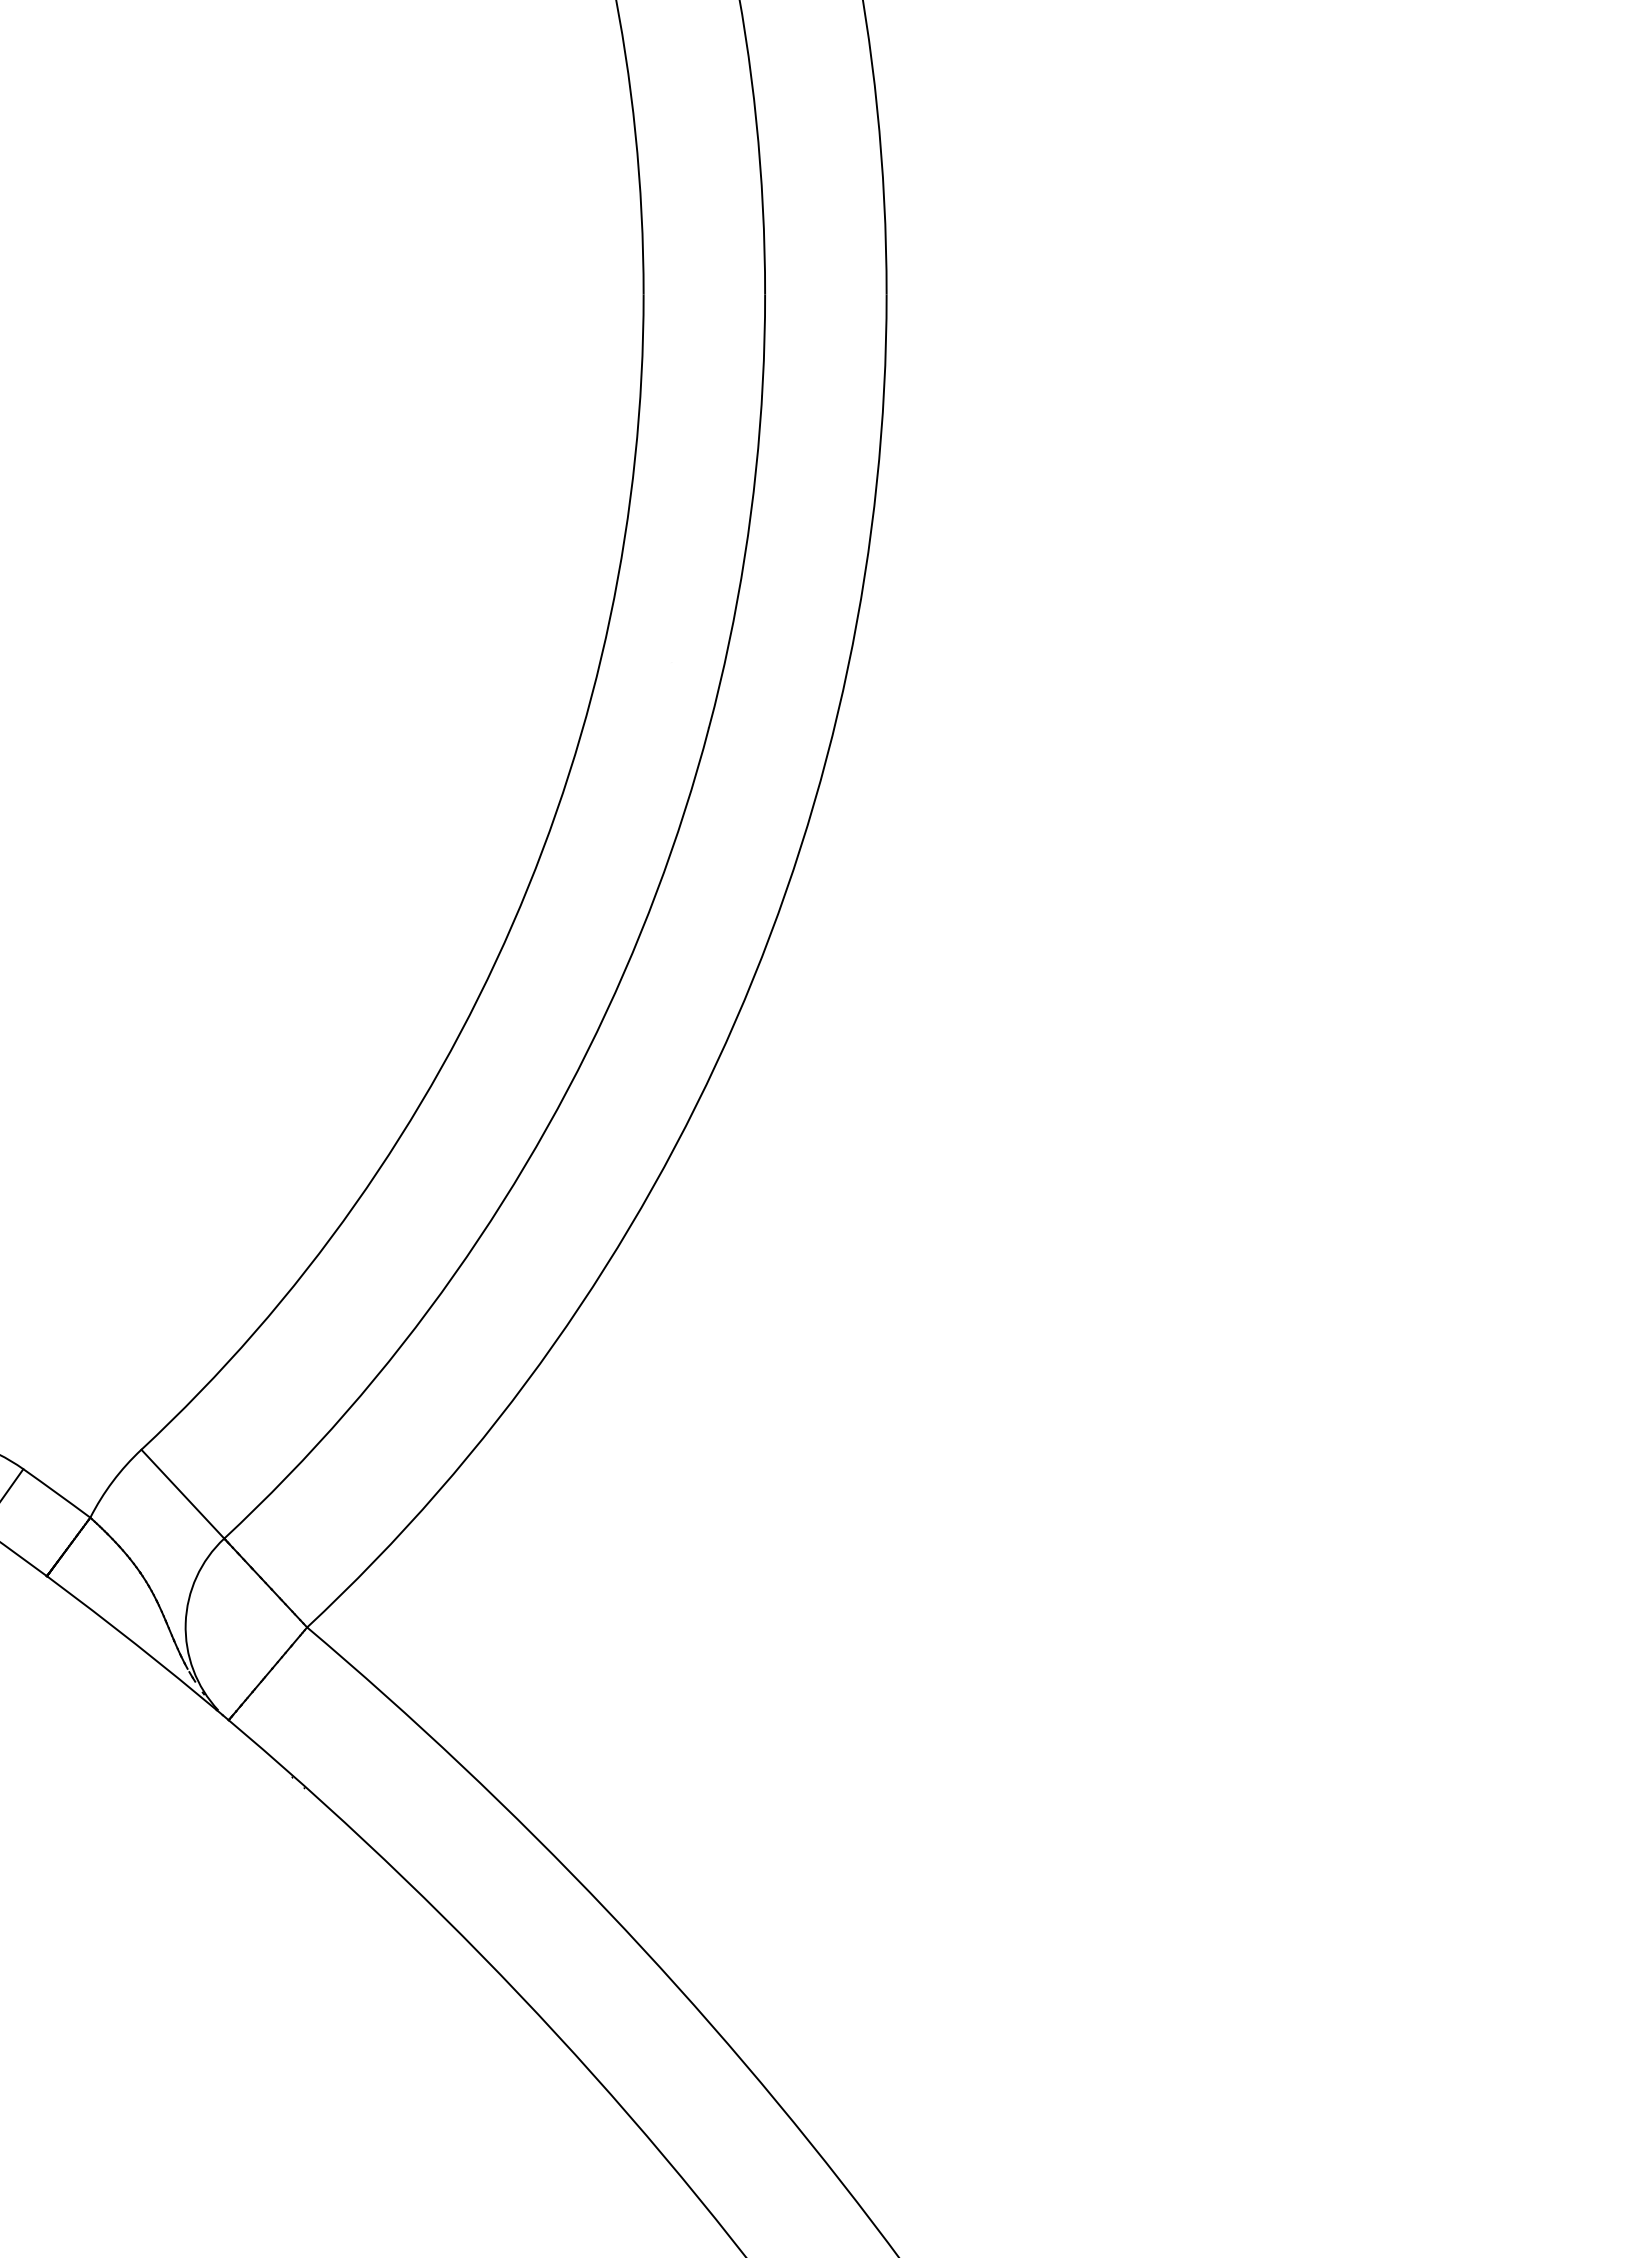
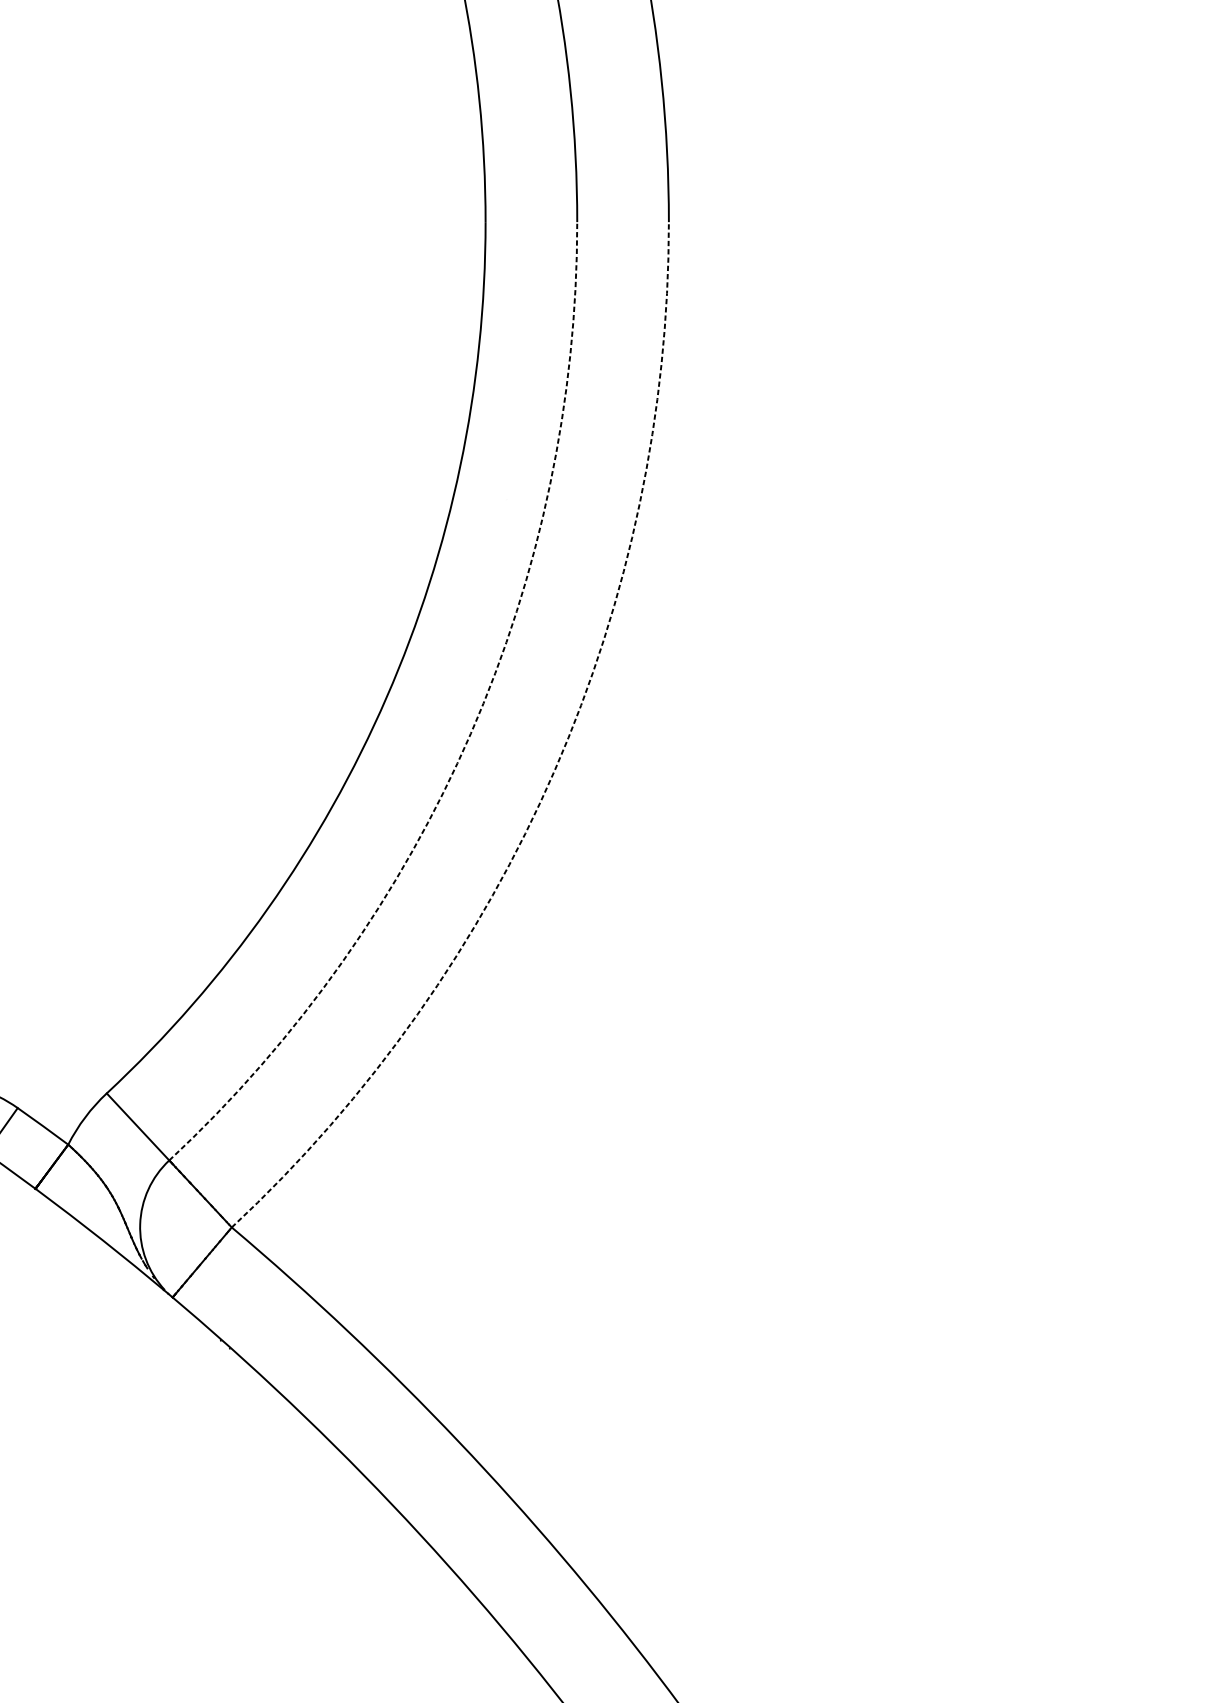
arc: (624, 972) -> (471, 733), solid -> dashed
arc: (735, 1021) -> (554, 770), solid -> dashed

